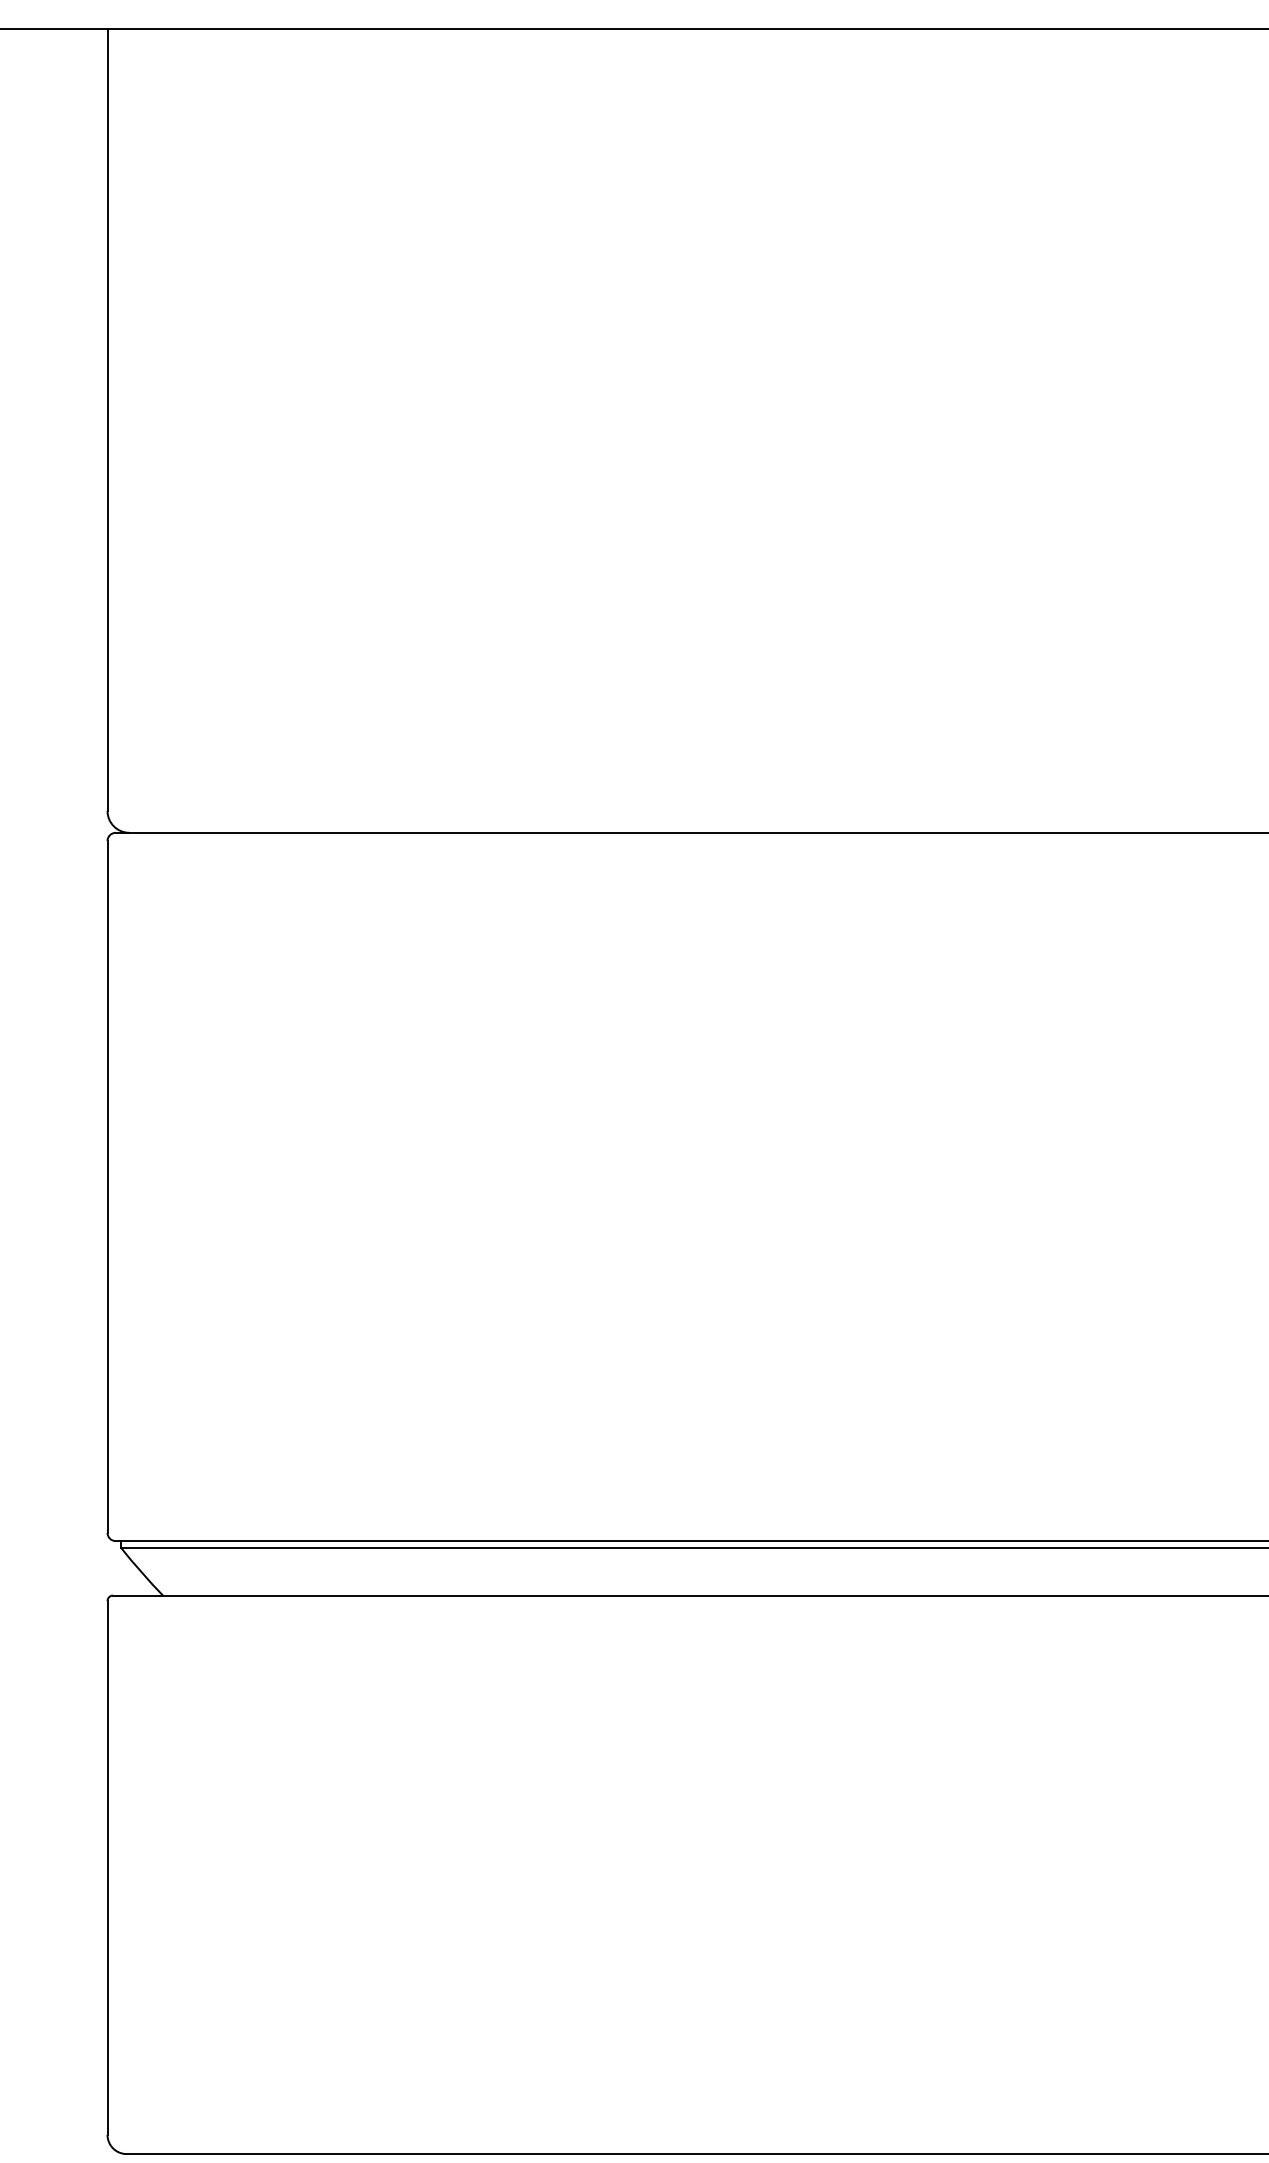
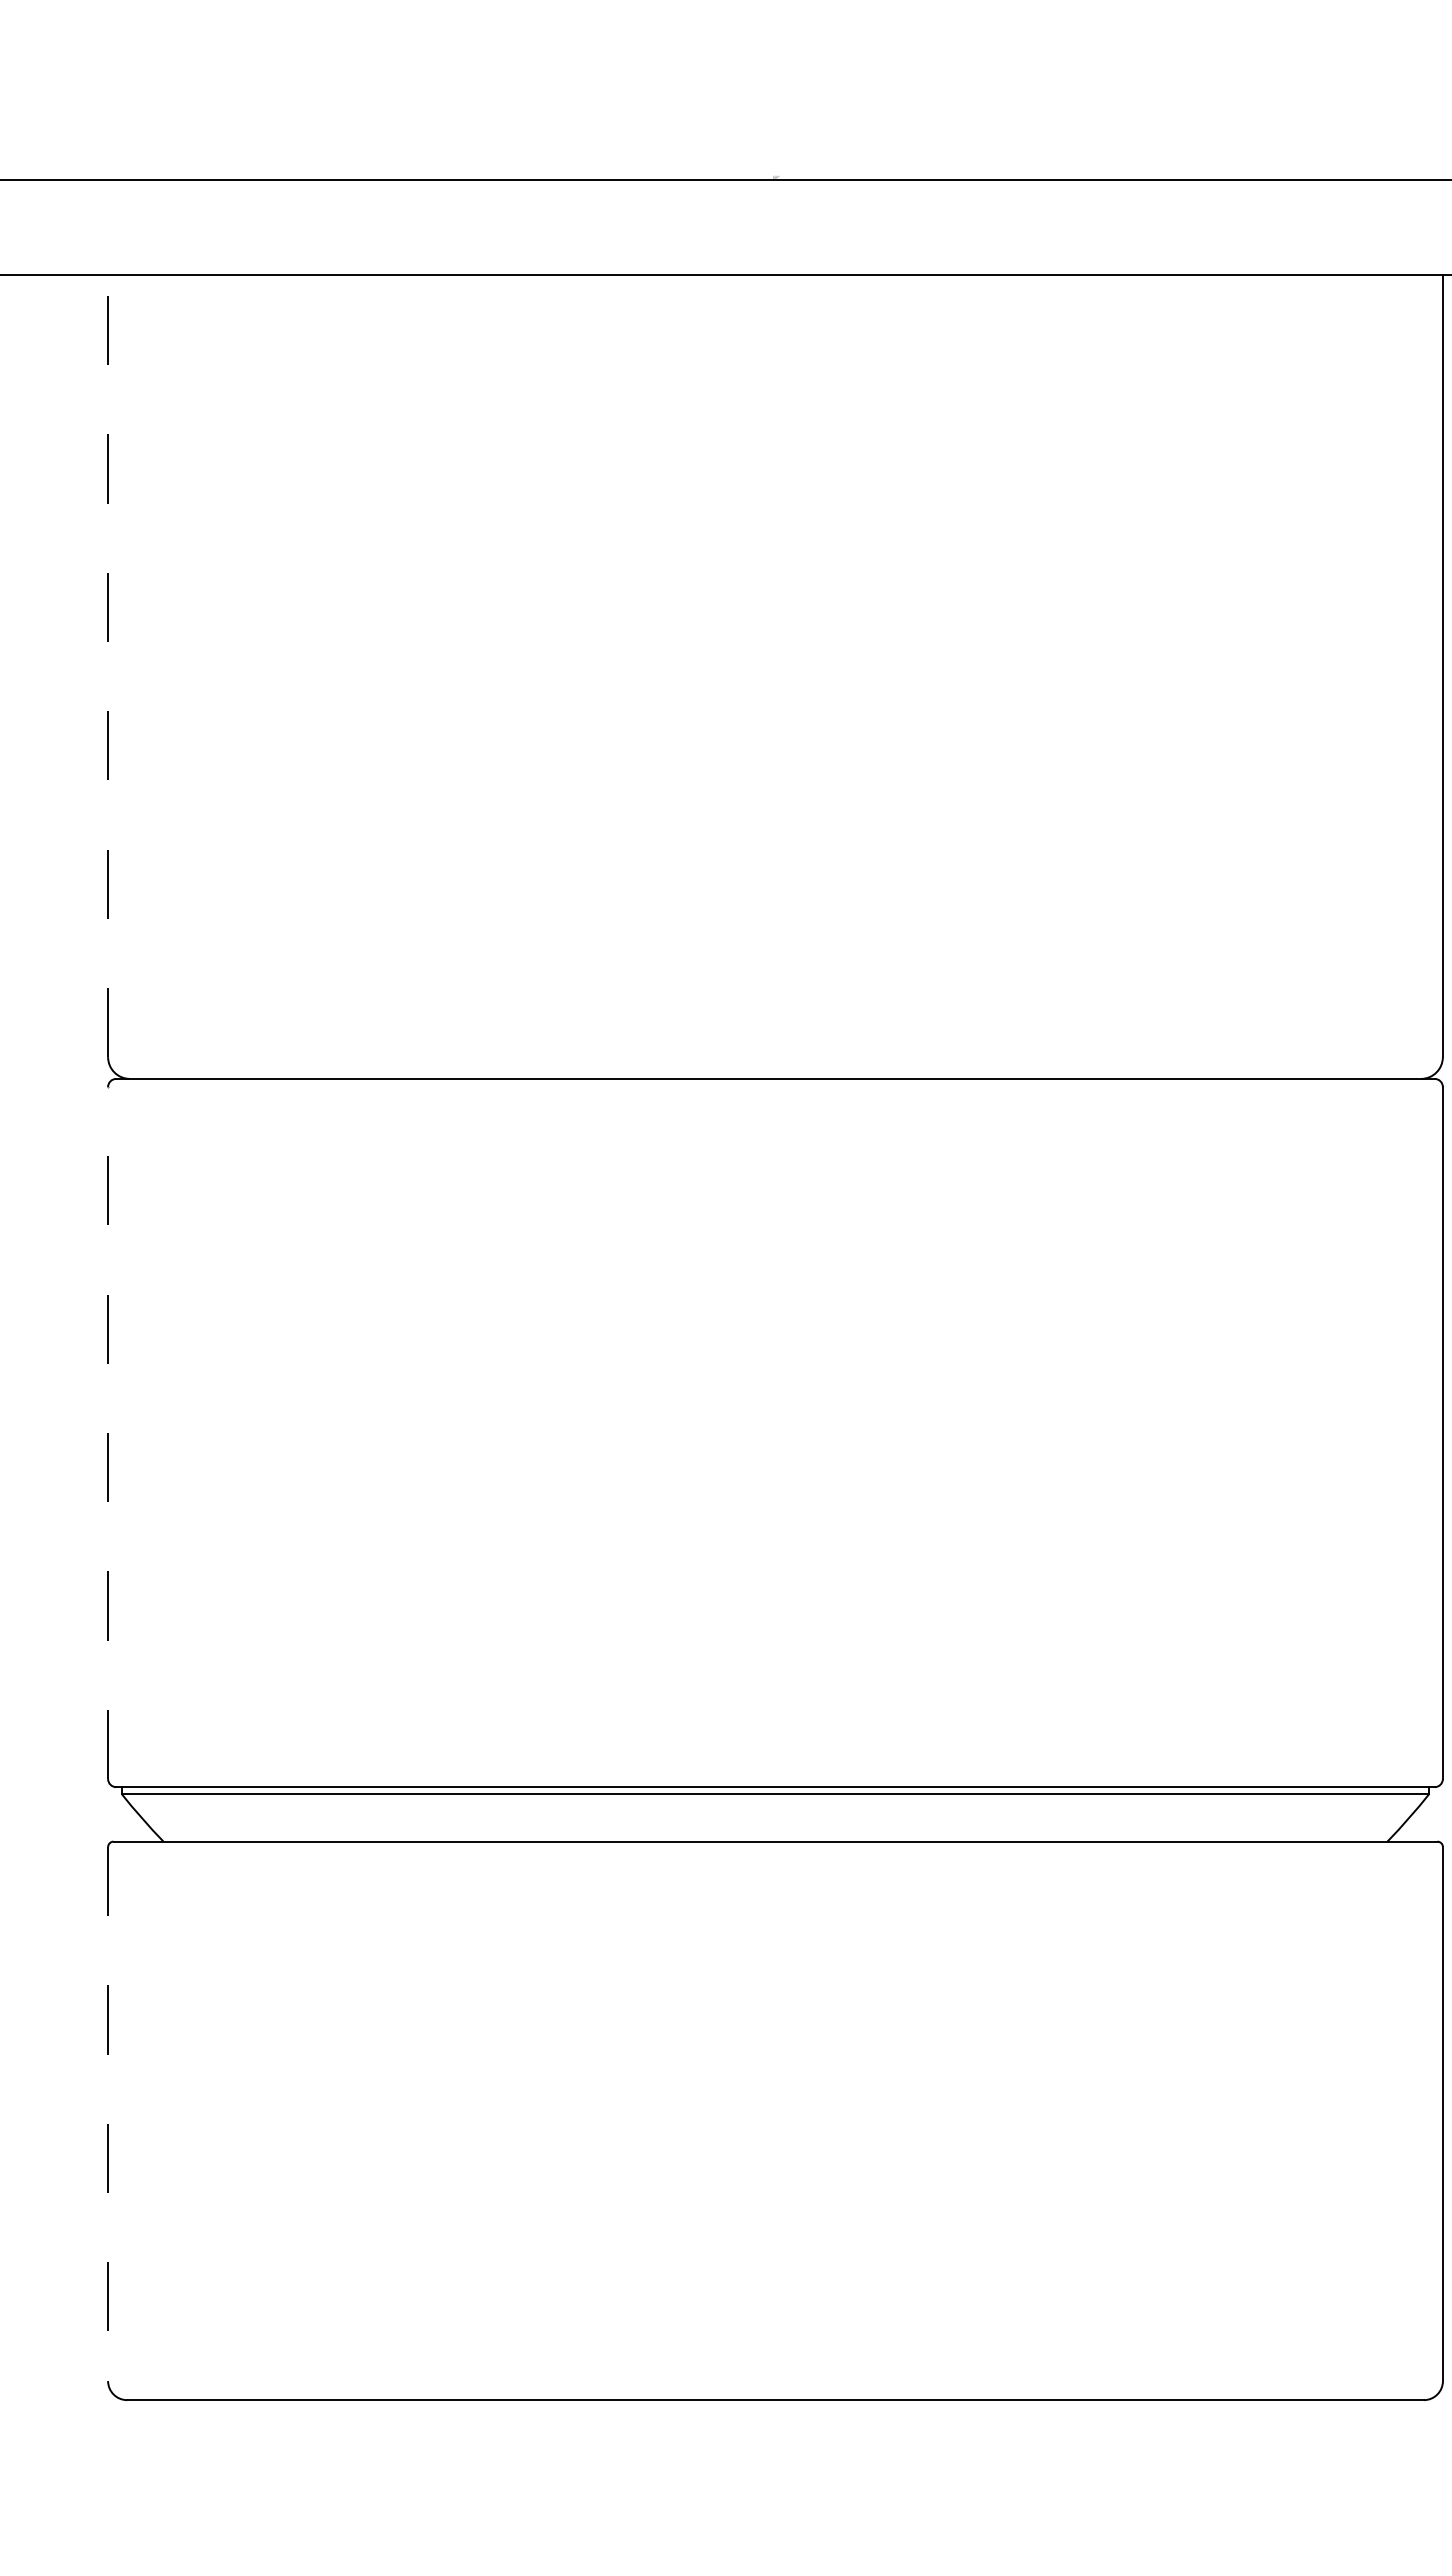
line: (107, 420) -> (108, 666), solid -> dashed
line: (107, 1187) -> (108, 1433), solid -> dashed
line: (107, 1868) -> (108, 2114), solid -> dashed

